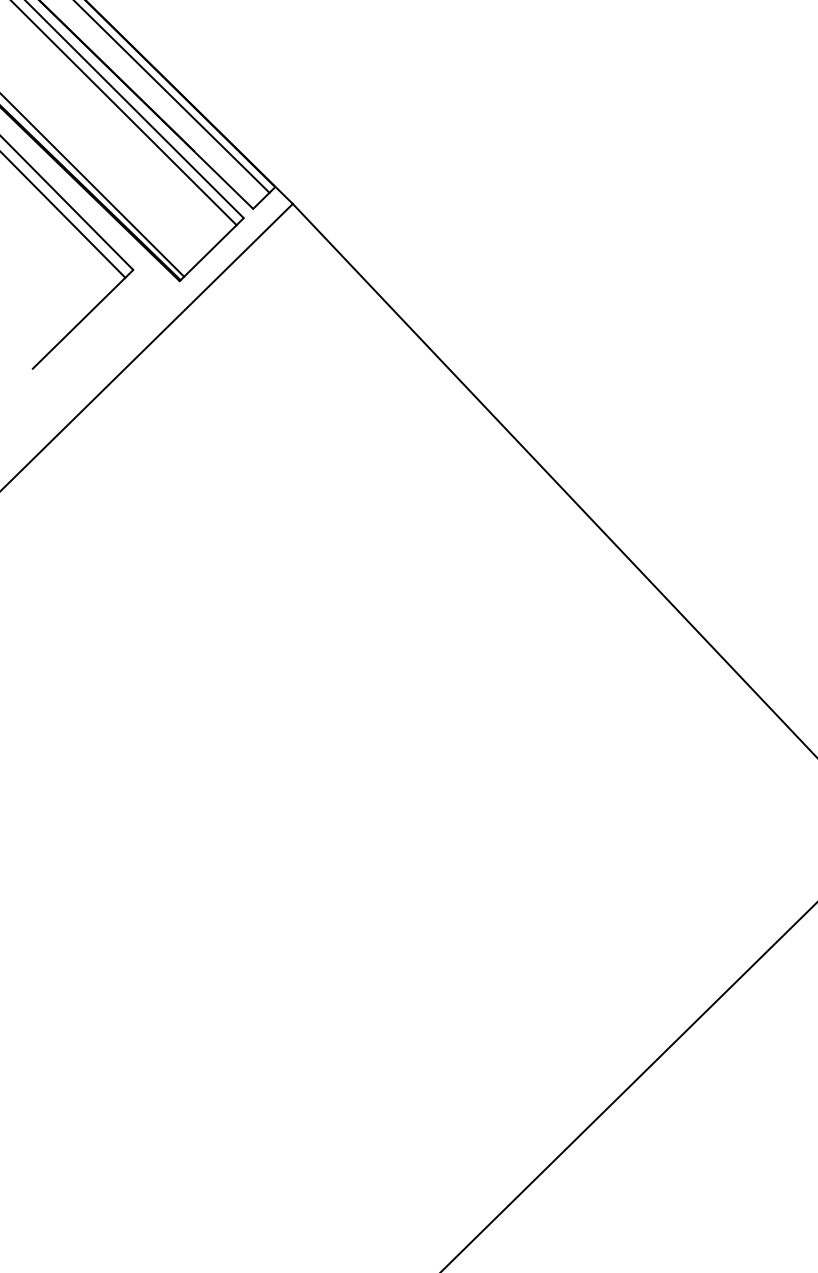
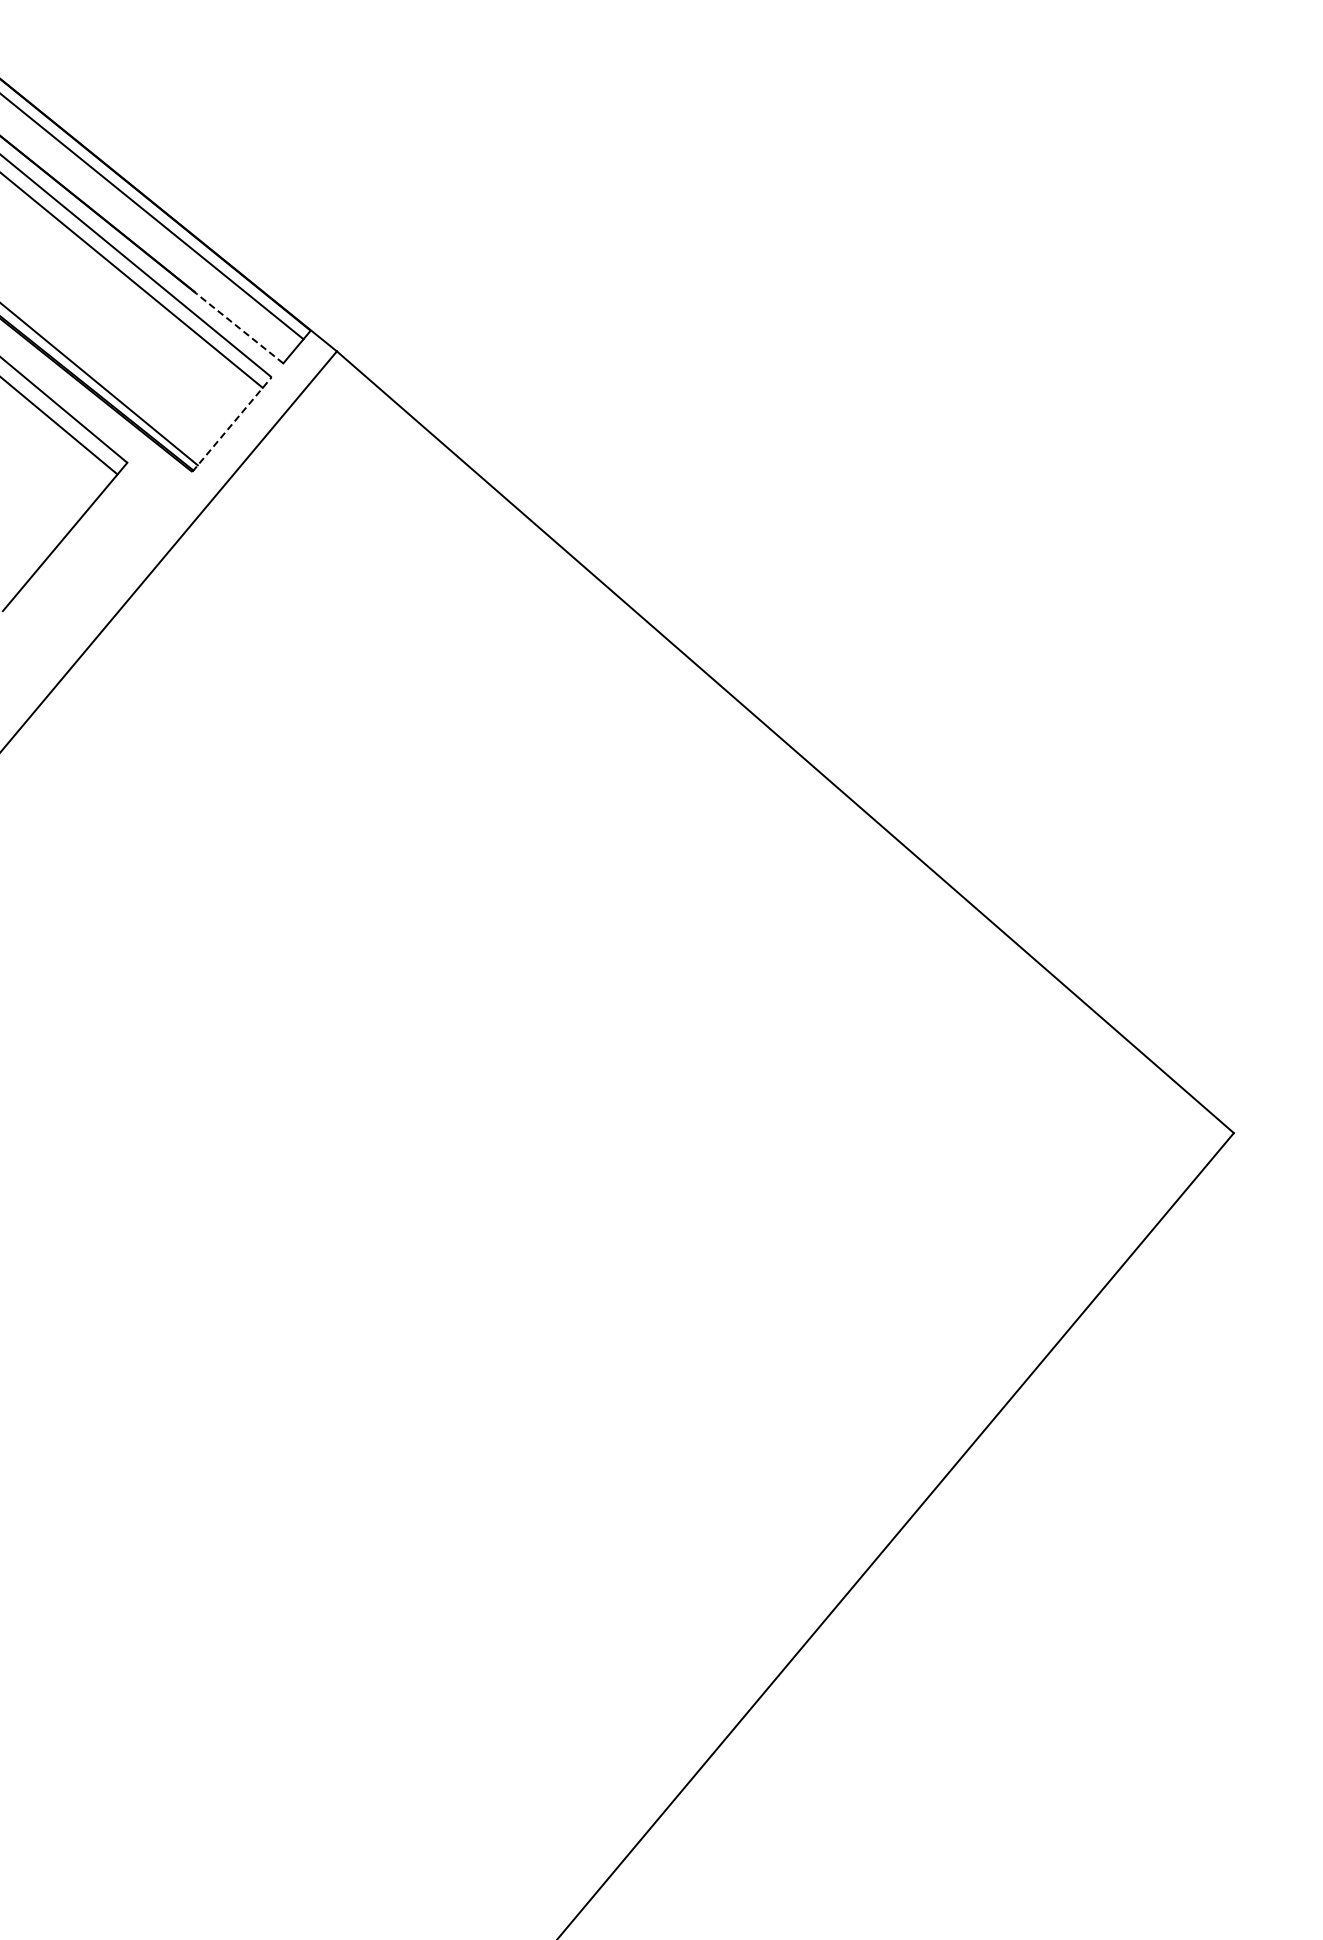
line: (224, 180) -> (240, 328), solid -> dashed
line: (211, 249) -> (231, 424), solid -> dashed

